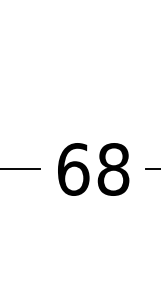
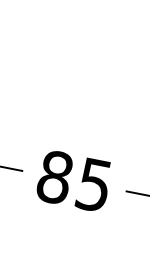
text: (93, 169) -> (74, 181), 68 -> 85

